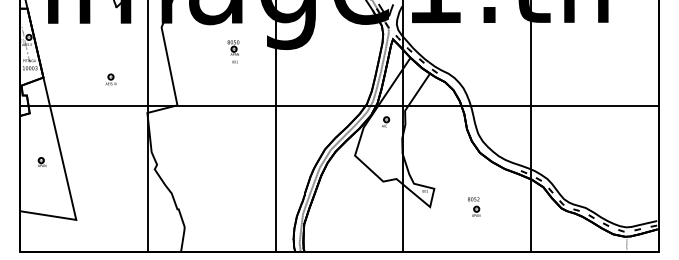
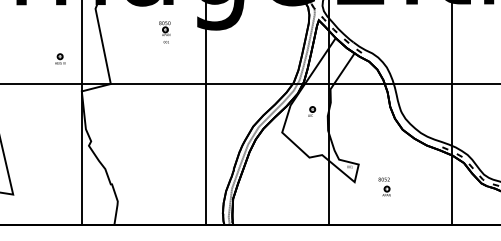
part: (110, 79) -> (59, 59), moved
part: (386, 121) -> (312, 111), moved
part: (474, 206) -> (384, 186), moved

